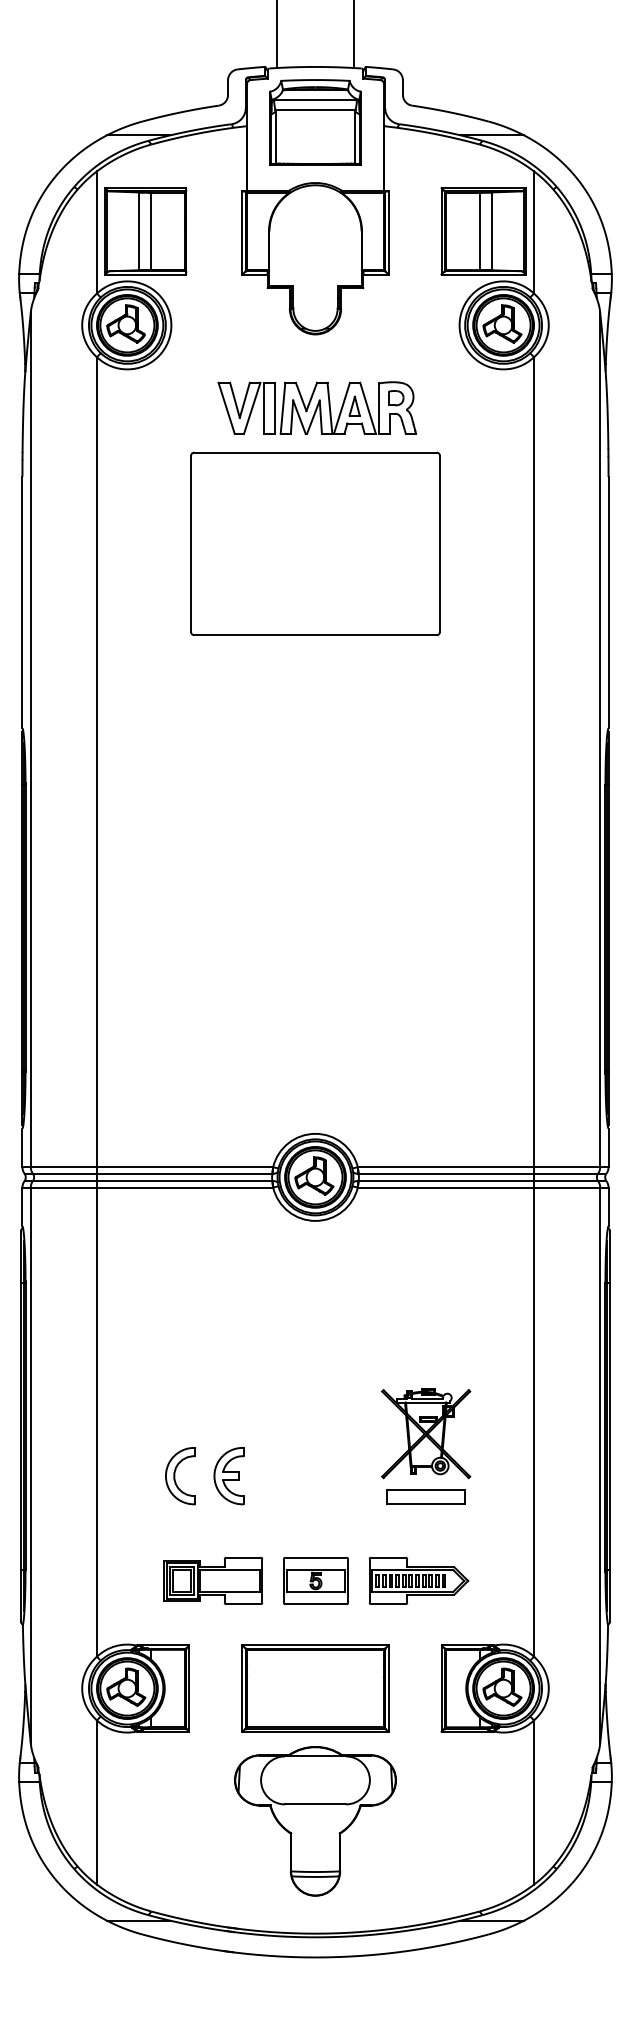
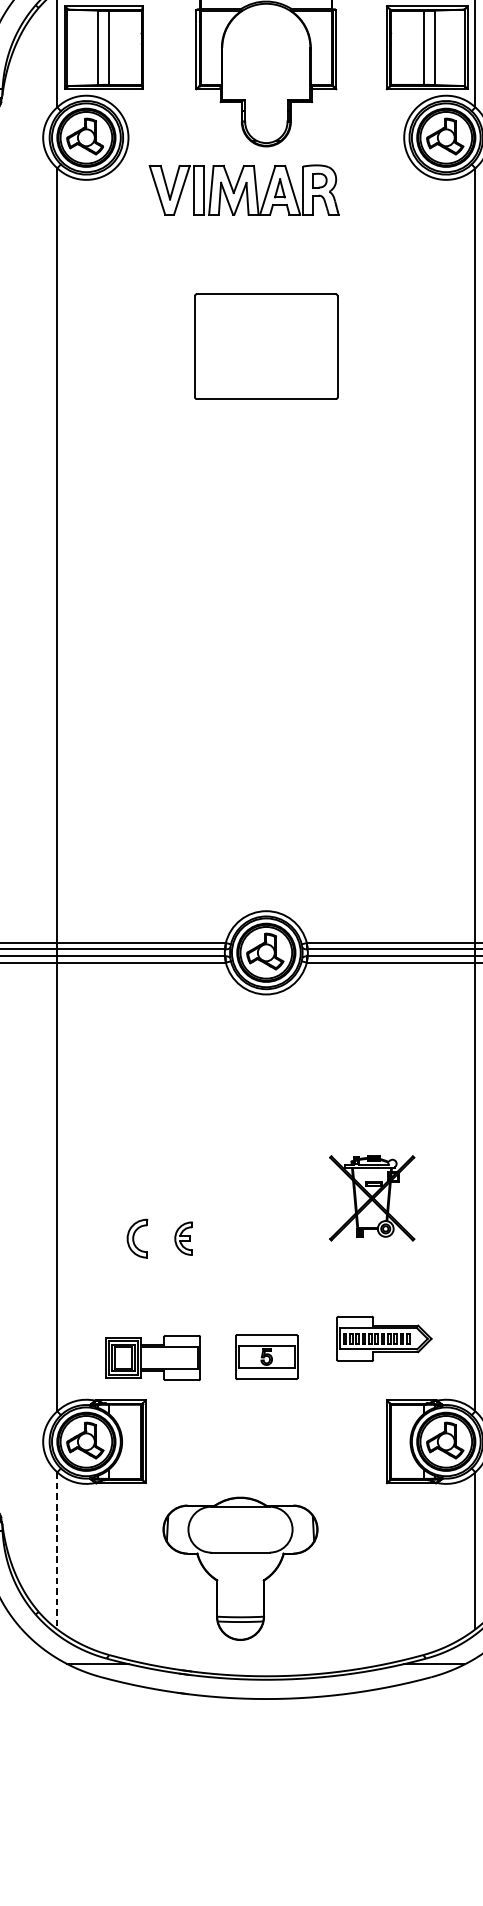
part: (316, 407) -> (243, 189), moved
part: (315, 543) -> (266, 346), size x0.6
part: (180, 1476) -> (137, 1238), size x0.7
part: (228, 1476) -> (183, 1238), size x0.6
part: (425, 1496) -> (371, 1258), removed
part: (213, 1580) -> (153, 1357), moved
part: (315, 1580) -> (266, 1356), moved
part: (418, 1580) -> (384, 1338), moved
part: (315, 1688) -> (266, 1441), removed
line: (97, 1803) -> (57, 1551), solid -> dashed
part: (315, 1821) -> (240, 1568), moved

